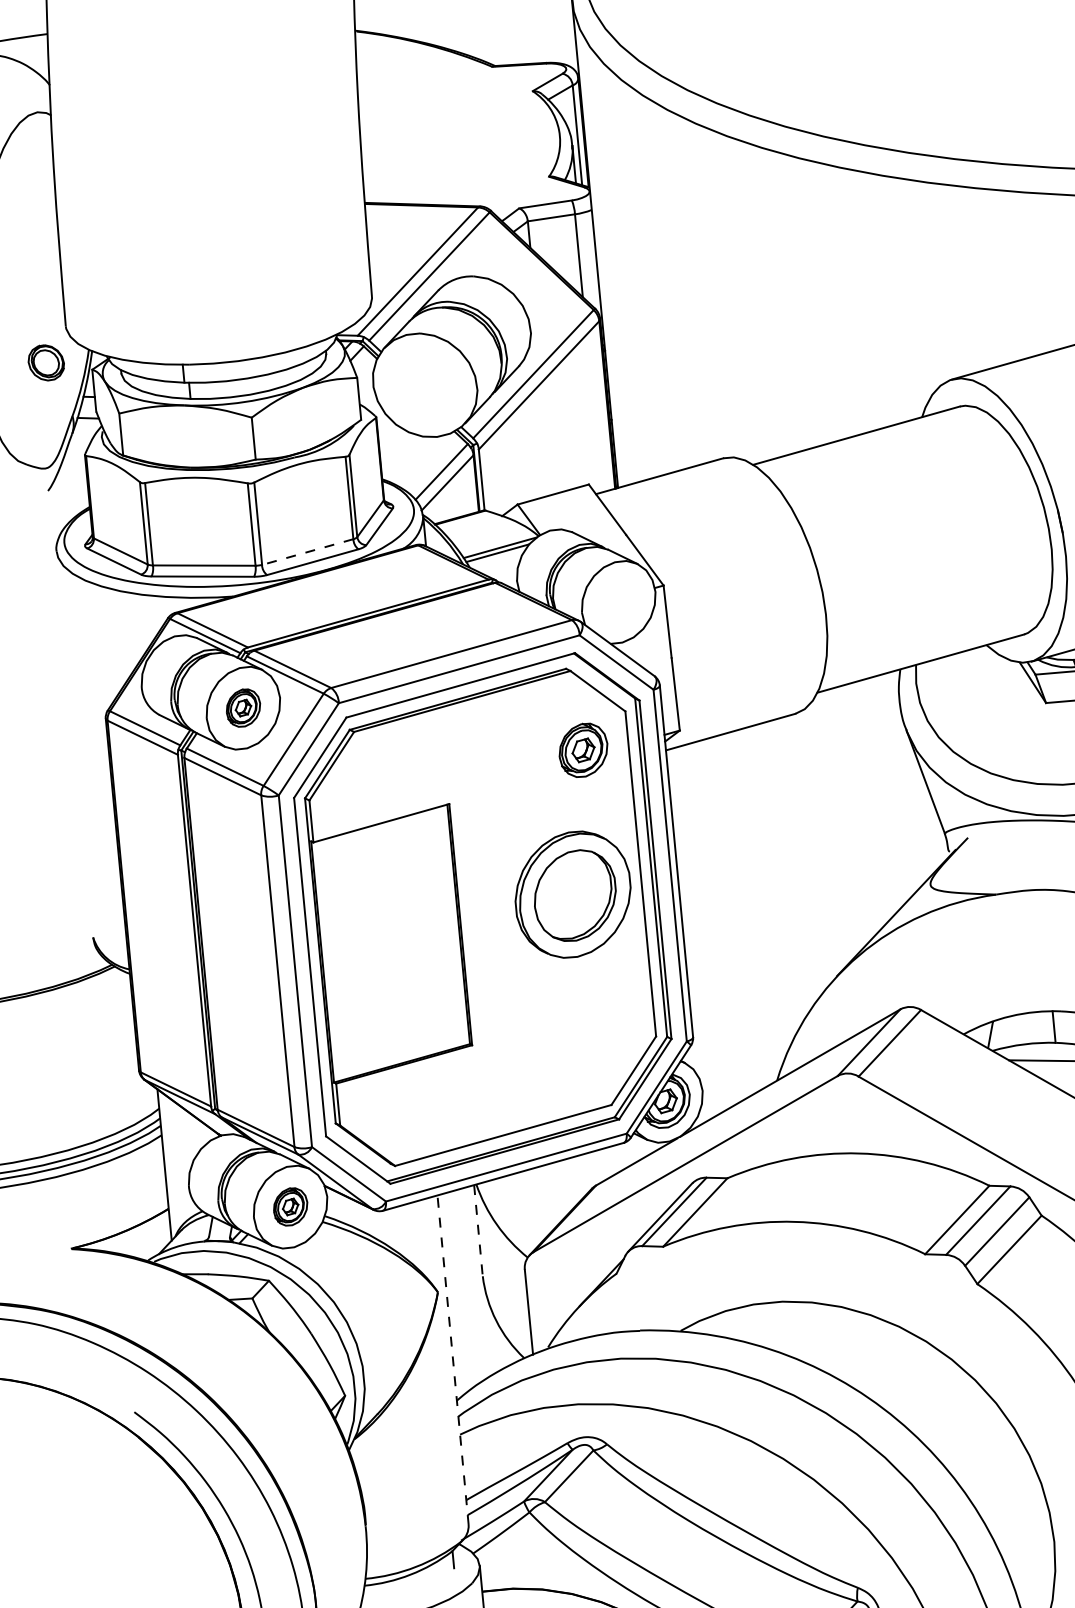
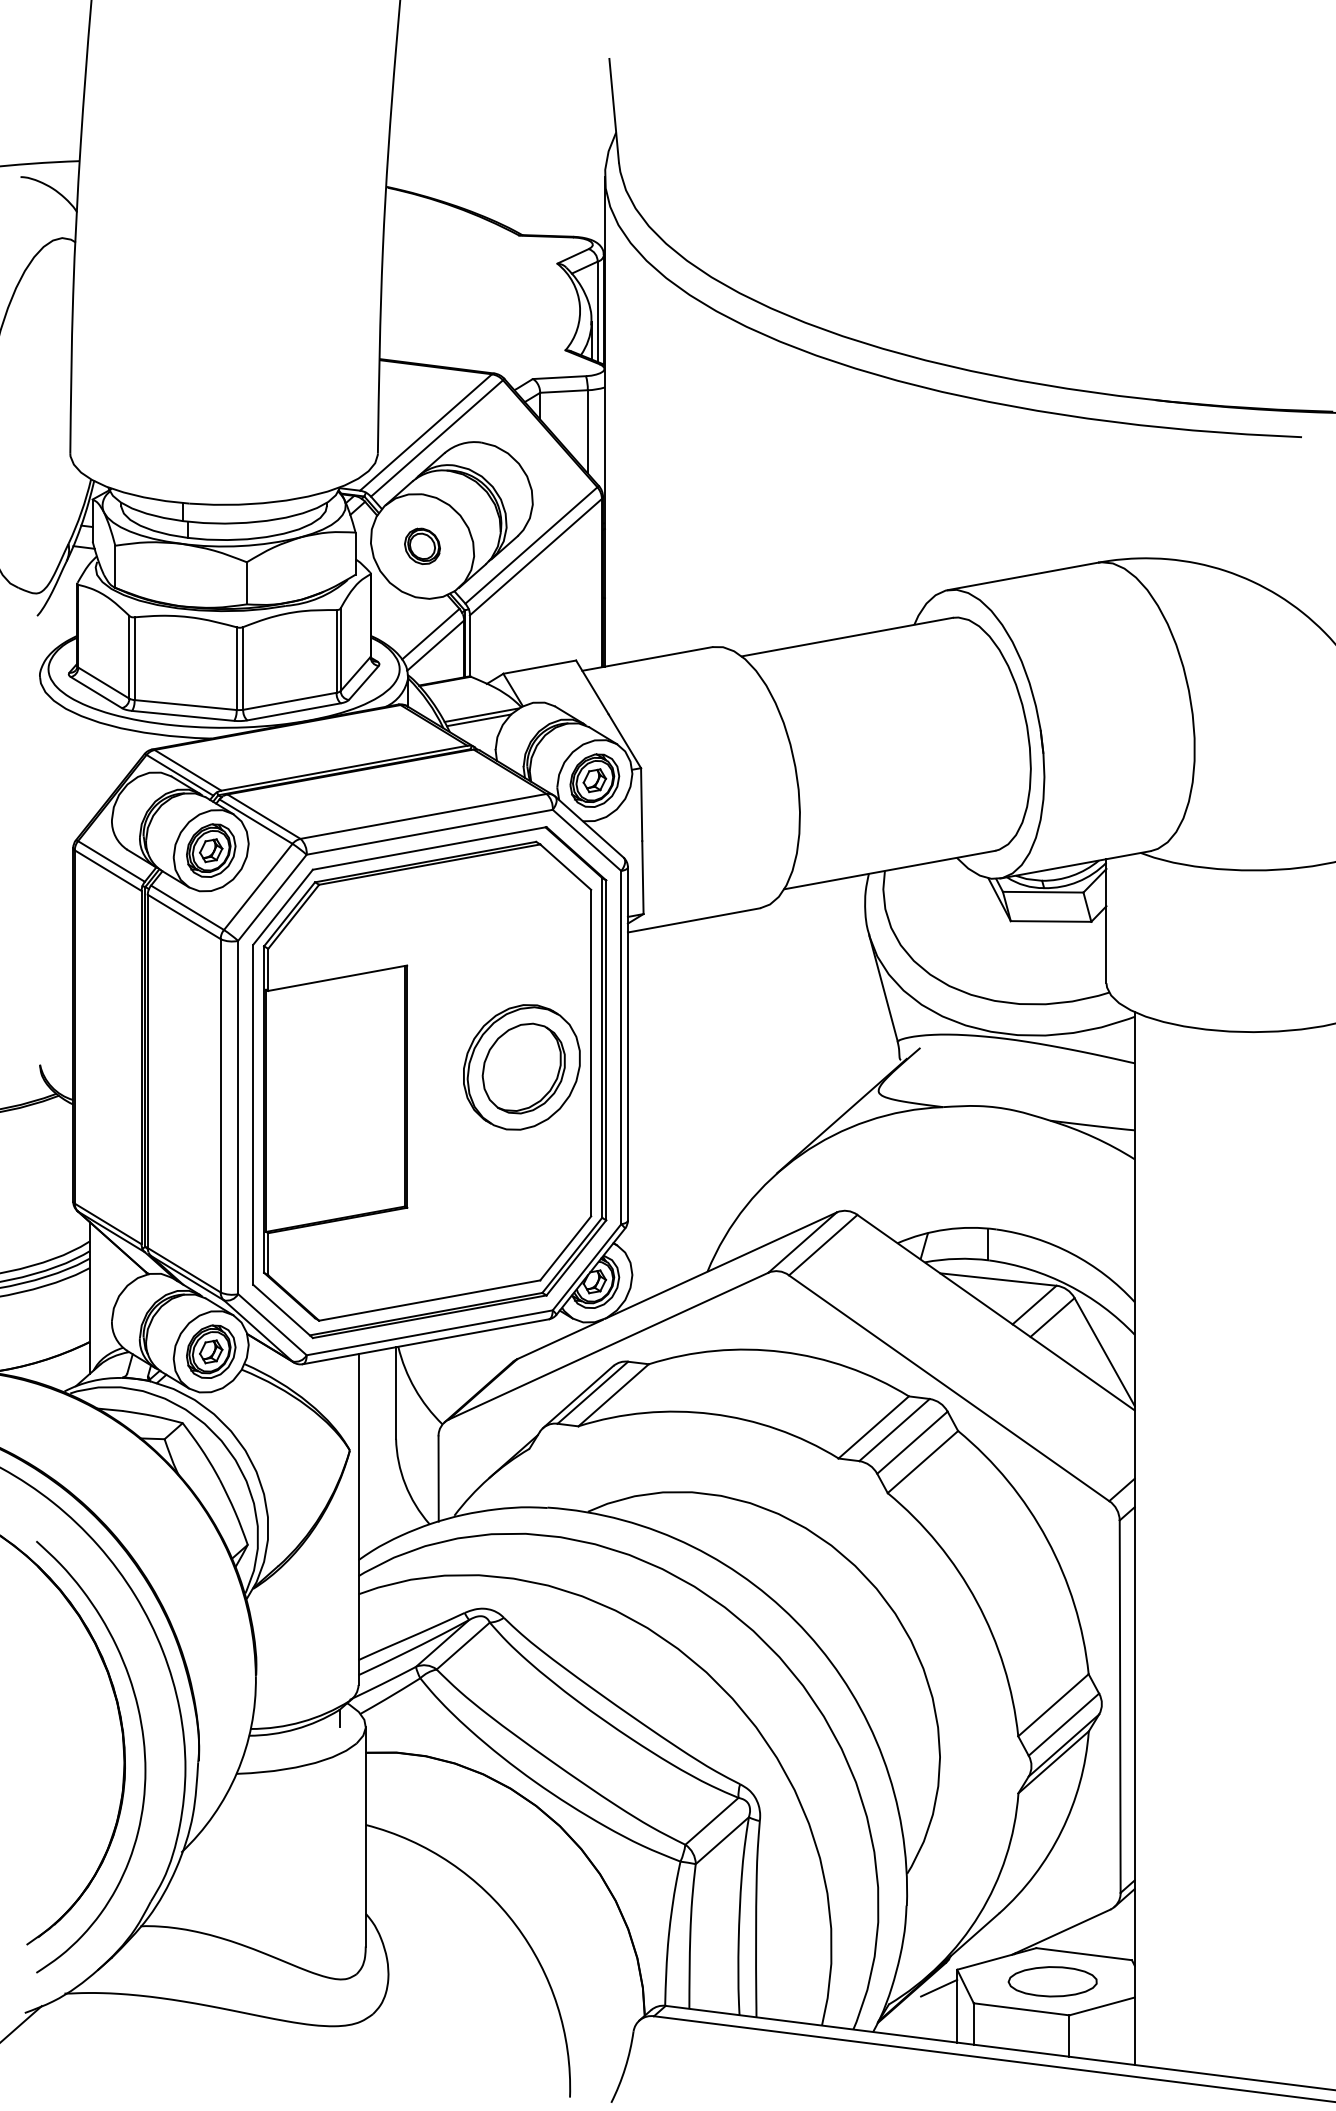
part: (46, 361) -> (422, 545), moved
line: (307, 552) -> (289, 701), dashed -> solid
part: (243, 707) -> (211, 850), size x1.43
part: (583, 750) -> (594, 780), moved
part: (290, 1206) -> (211, 1351), size x1.43
line: (478, 1231) -> (396, 1393), dashed -> solid
line: (452, 1360) -> (358, 1519), dashed -> solid

